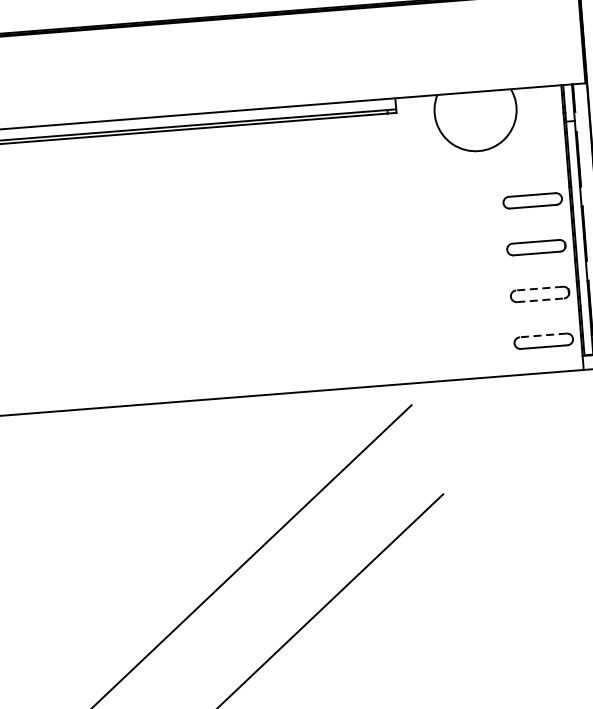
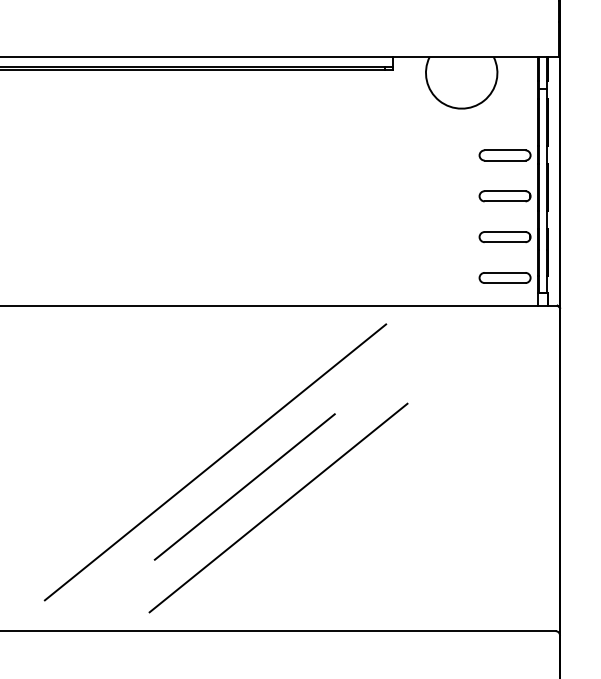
line: (539, 289) -> (504, 232), dashed -> solid
line: (541, 300) -> (505, 242), dashed -> solid
line: (542, 335) -> (504, 272), dashed -> solid
line: (263, 603) -> (244, 486), added

